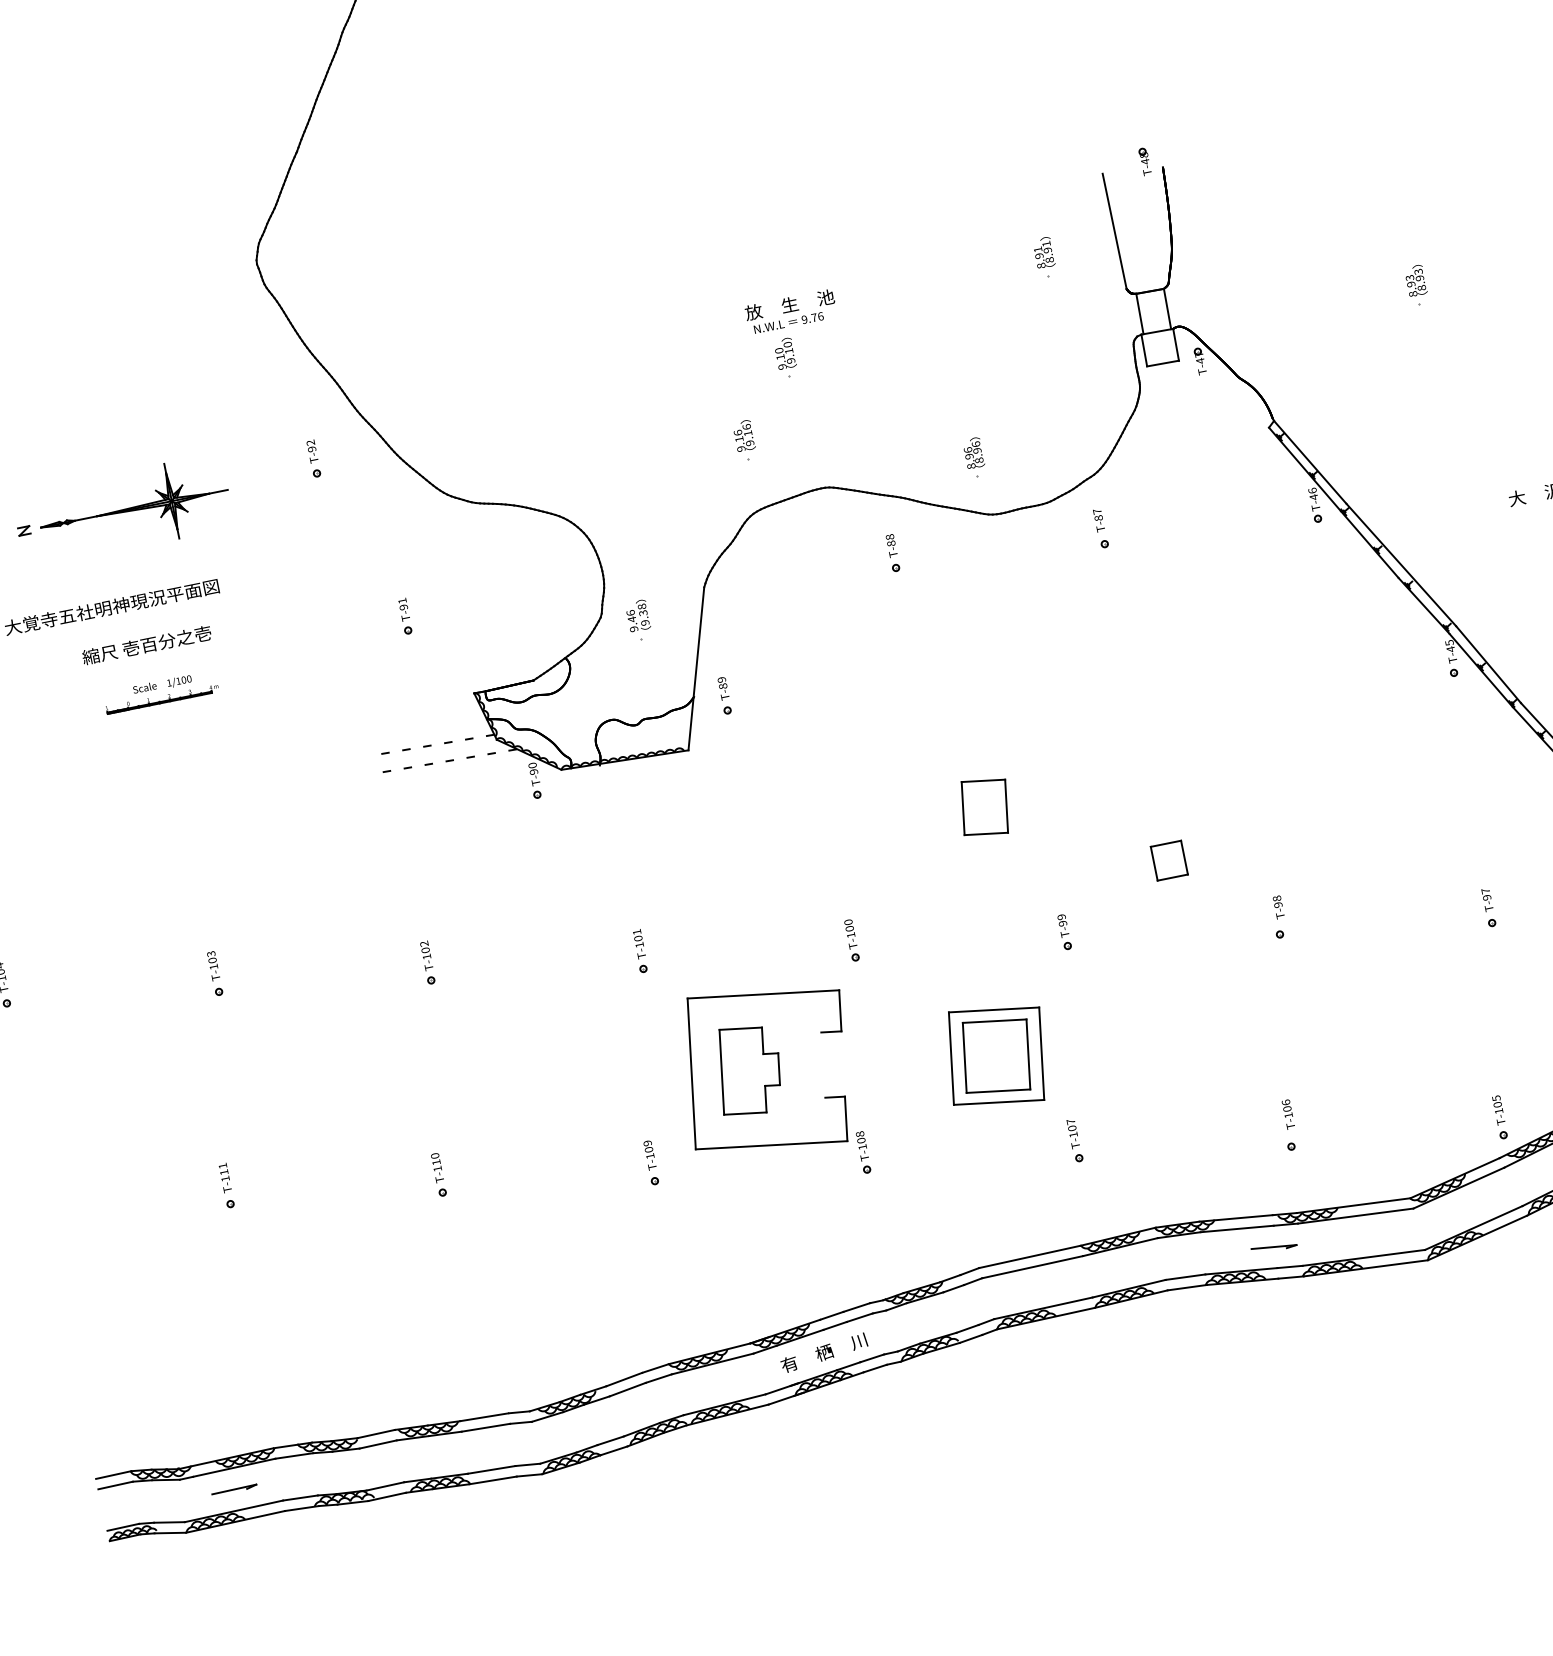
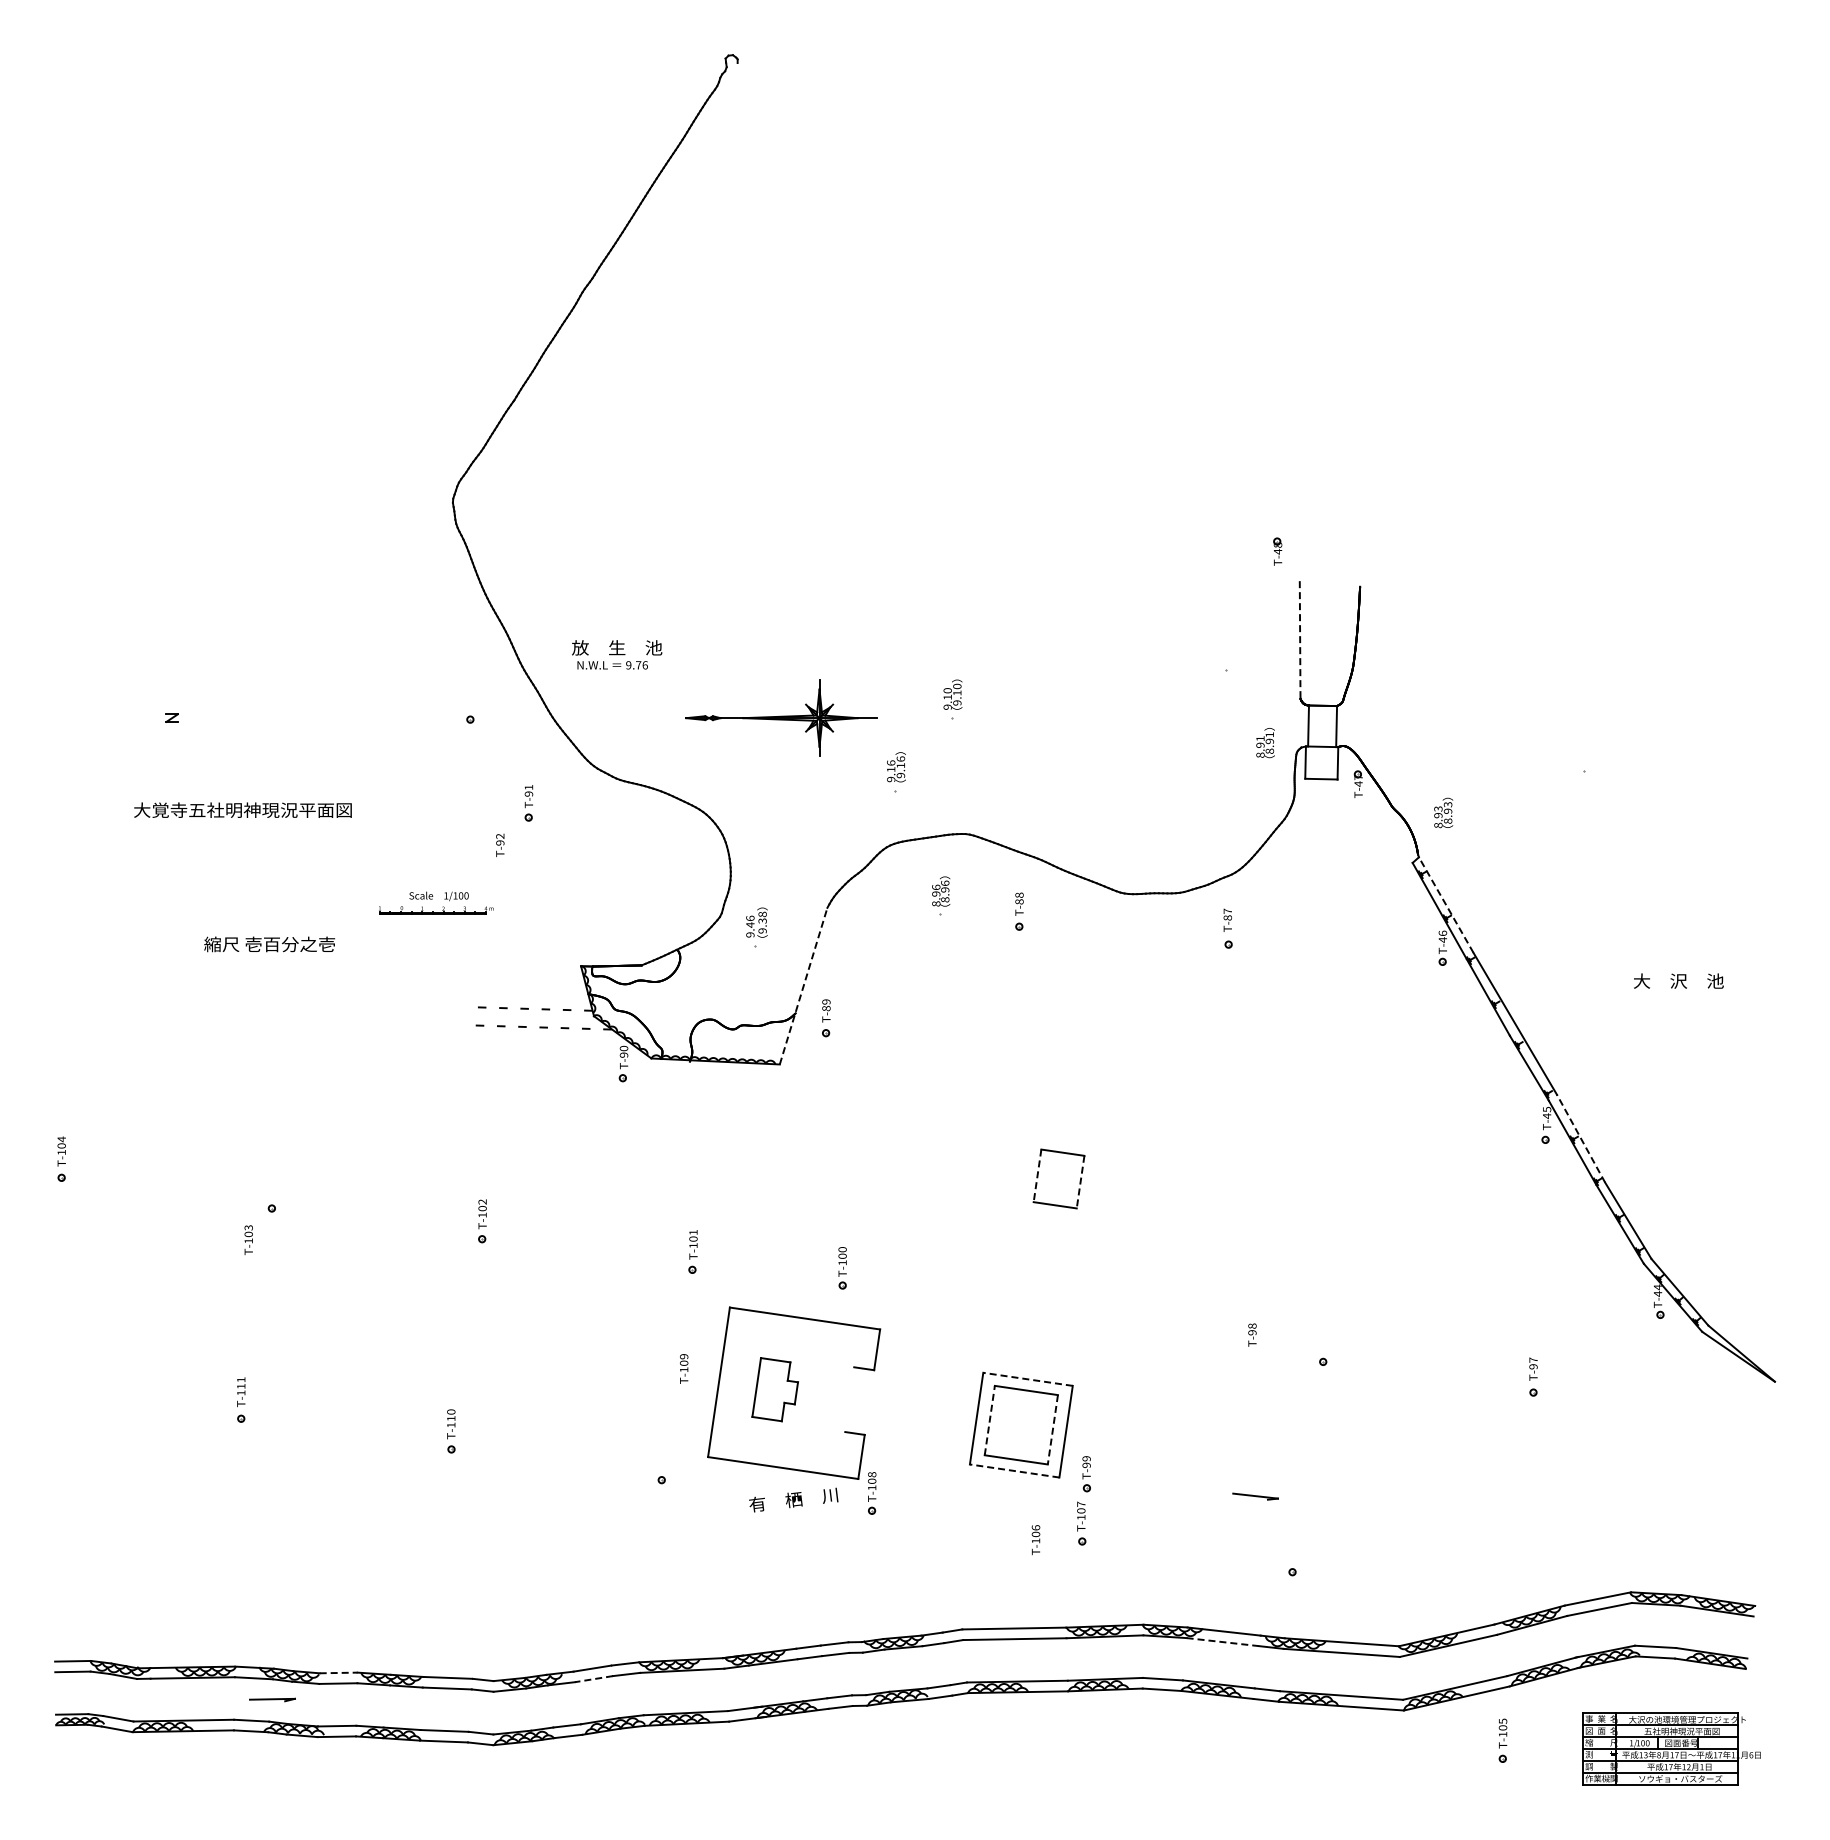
part: (1144, 161) -> (1277, 551), moved
line: (1115, 231) -> (1300, 640), solid -> dashed
text: (1043, 253) -> (1265, 743), moved
text: (1415, 280) -> (1443, 812), moved
text: (791, 311) -> (617, 654), moved
text: (312, 450) -> (500, 844), moved
part: (974, 456) -> (941, 895), moved
line: (1309, 461) -> (1445, 904), solid -> dashed
part: (134, 508) -> (781, 717), moved
part: (405, 616) -> (528, 803), moved
text: (146, 645) -> (269, 944), moved
line: (1488, 664) -> (1580, 1138), solid -> dashed
line: (696, 669) -> (803, 986), solid -> dashed
part: (161, 691) -> (436, 902), moved
line: (1006, 806) -> (1080, 1182), solid -> dashed
line: (963, 808) -> (1037, 1175), solid -> dashed
part: (1169, 860) -> (1229, 1267), removed
text: (1278, 906) -> (1252, 1334), moved
part: (1064, 932) -> (1086, 1474), moved
part: (852, 940) -> (842, 1268), moved
text: (213, 965) -> (248, 1239), moved
line: (993, 1010) -> (1027, 1379), solid -> dashed
line: (1028, 1055) -> (1052, 1430), solid -> dashed
line: (964, 1057) -> (989, 1420), solid -> dashed
part: (747, 1069) -> (774, 1389), size x0.7
line: (998, 1101) -> (1014, 1470), solid -> dashed
text: (1288, 1115) -> (1035, 1540), moved
part: (1499, 1117) -> (1502, 1740), moved
text: (650, 1154) -> (684, 1368), moved
line: (1237, 1229) -> (1223, 1642), solid -> dashed
part: (1274, 1247) -> (1255, 1496), moved
text: (823, 1352) -> (793, 1499), moved
line: (627, 1390) -> (593, 1679), solid -> dashed
line: (376, 1433) -> (338, 1672), solid -> dashed
part: (234, 1489) -> (272, 1699), moved

